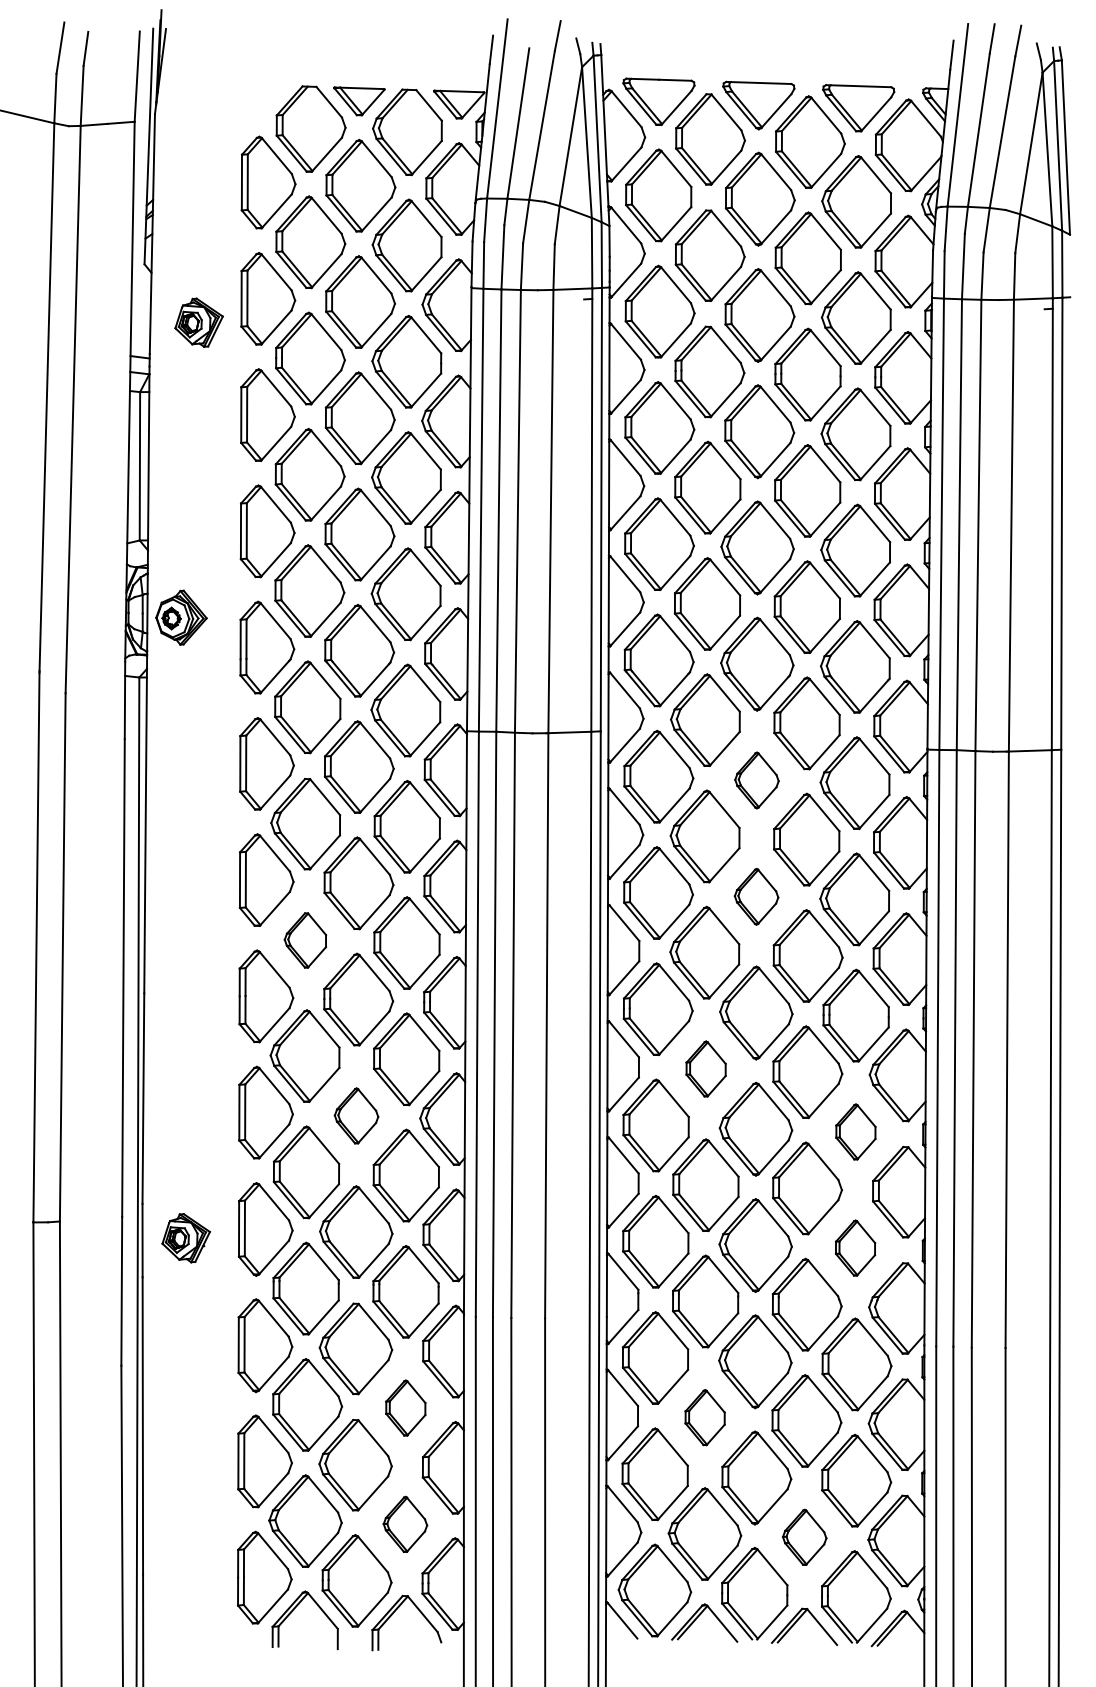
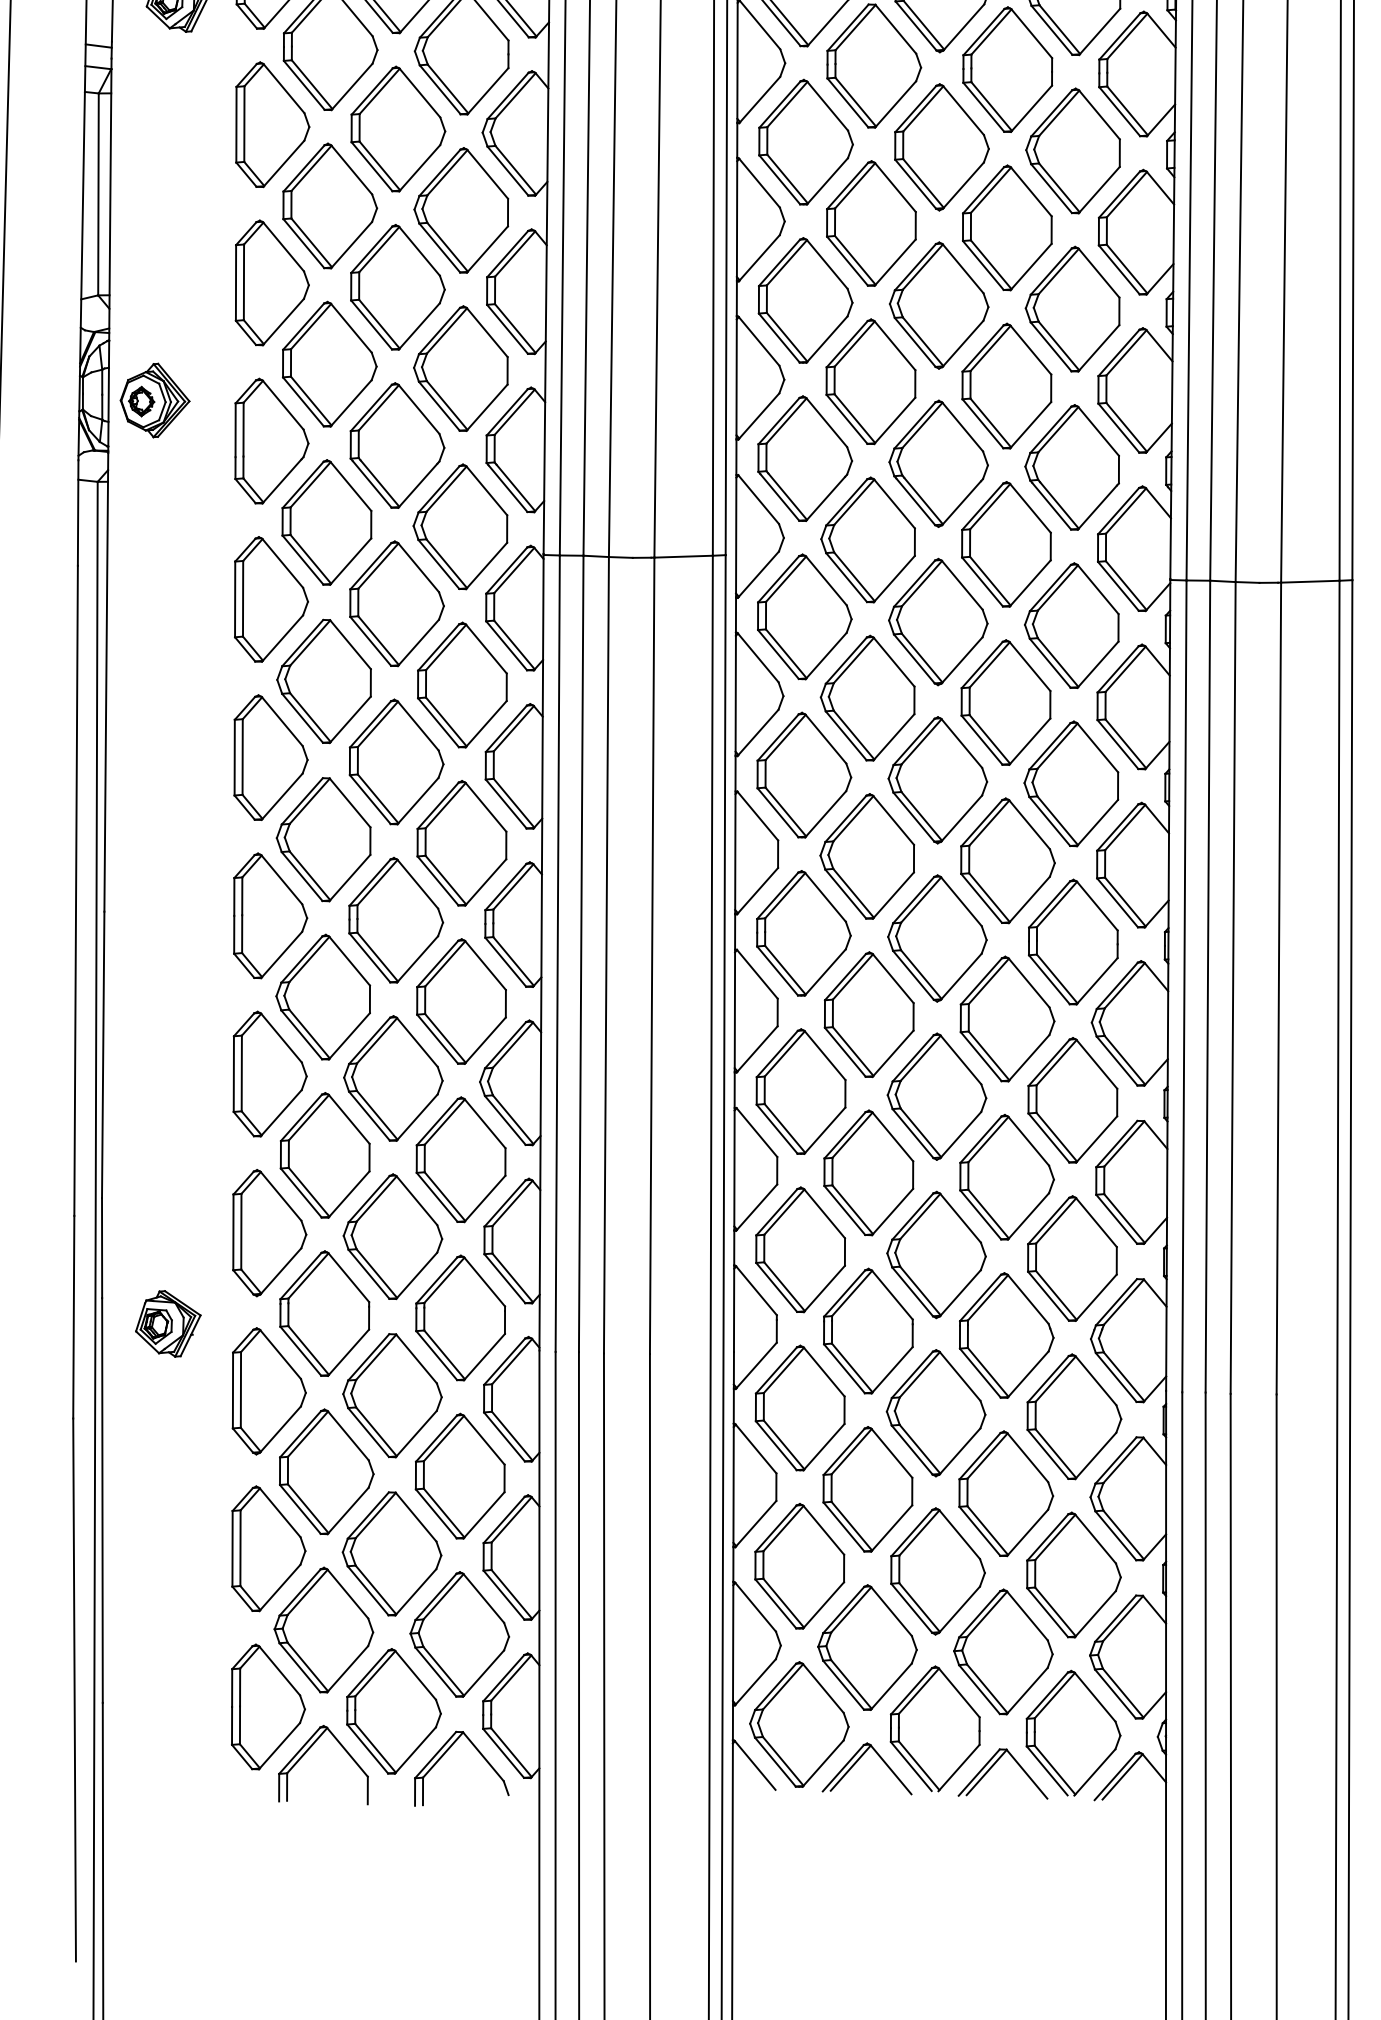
part: (756, 780) -> (937, 622), size x1.67
part: (756, 896) -> (937, 779), size x1.67
part: (305, 940) -> (323, 839), size x1.67
part: (705, 1068) -> (868, 1014), size x1.67
part: (356, 1115) -> (393, 1077), size x1.67
part: (855, 1131) -> (1072, 1099), size x1.67
part: (186, 1238) -> (168, 1324), moved
part: (855, 1247) -> (1072, 1257), size x1.67
part: (405, 1407) -> (459, 1475), size x1.67
part: (704, 1417) -> (866, 1488), size x1.67
part: (405, 1524) -> (459, 1634), size x1.67
part: (804, 1537) -> (1002, 1652), size x1.67

